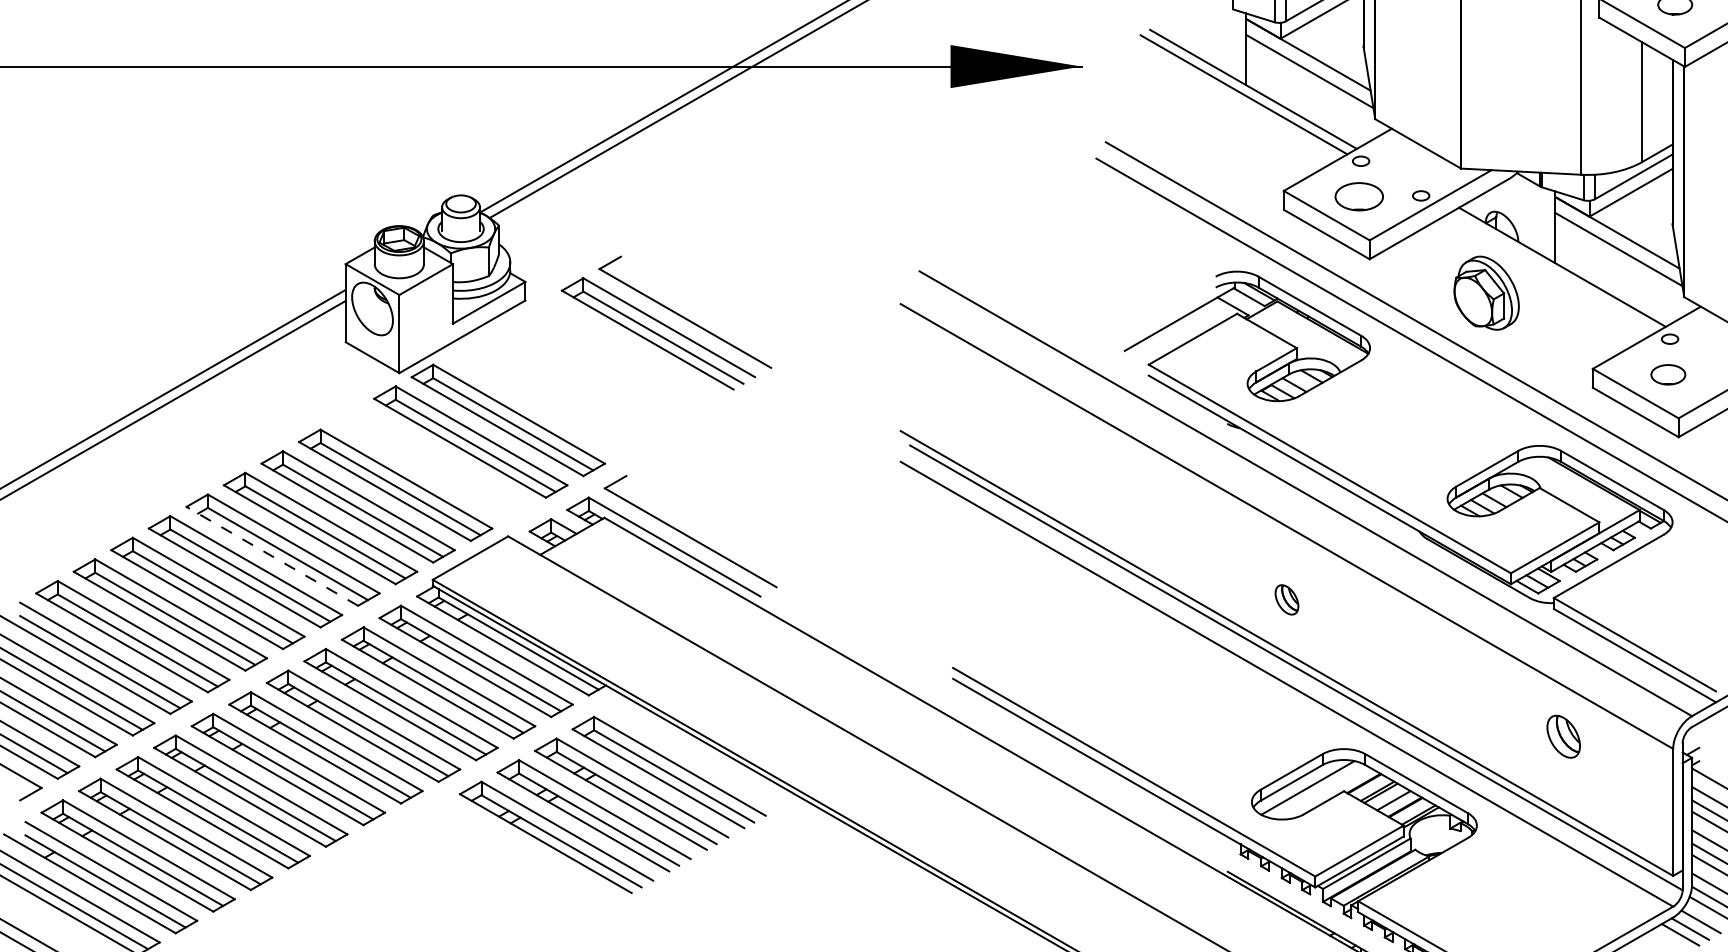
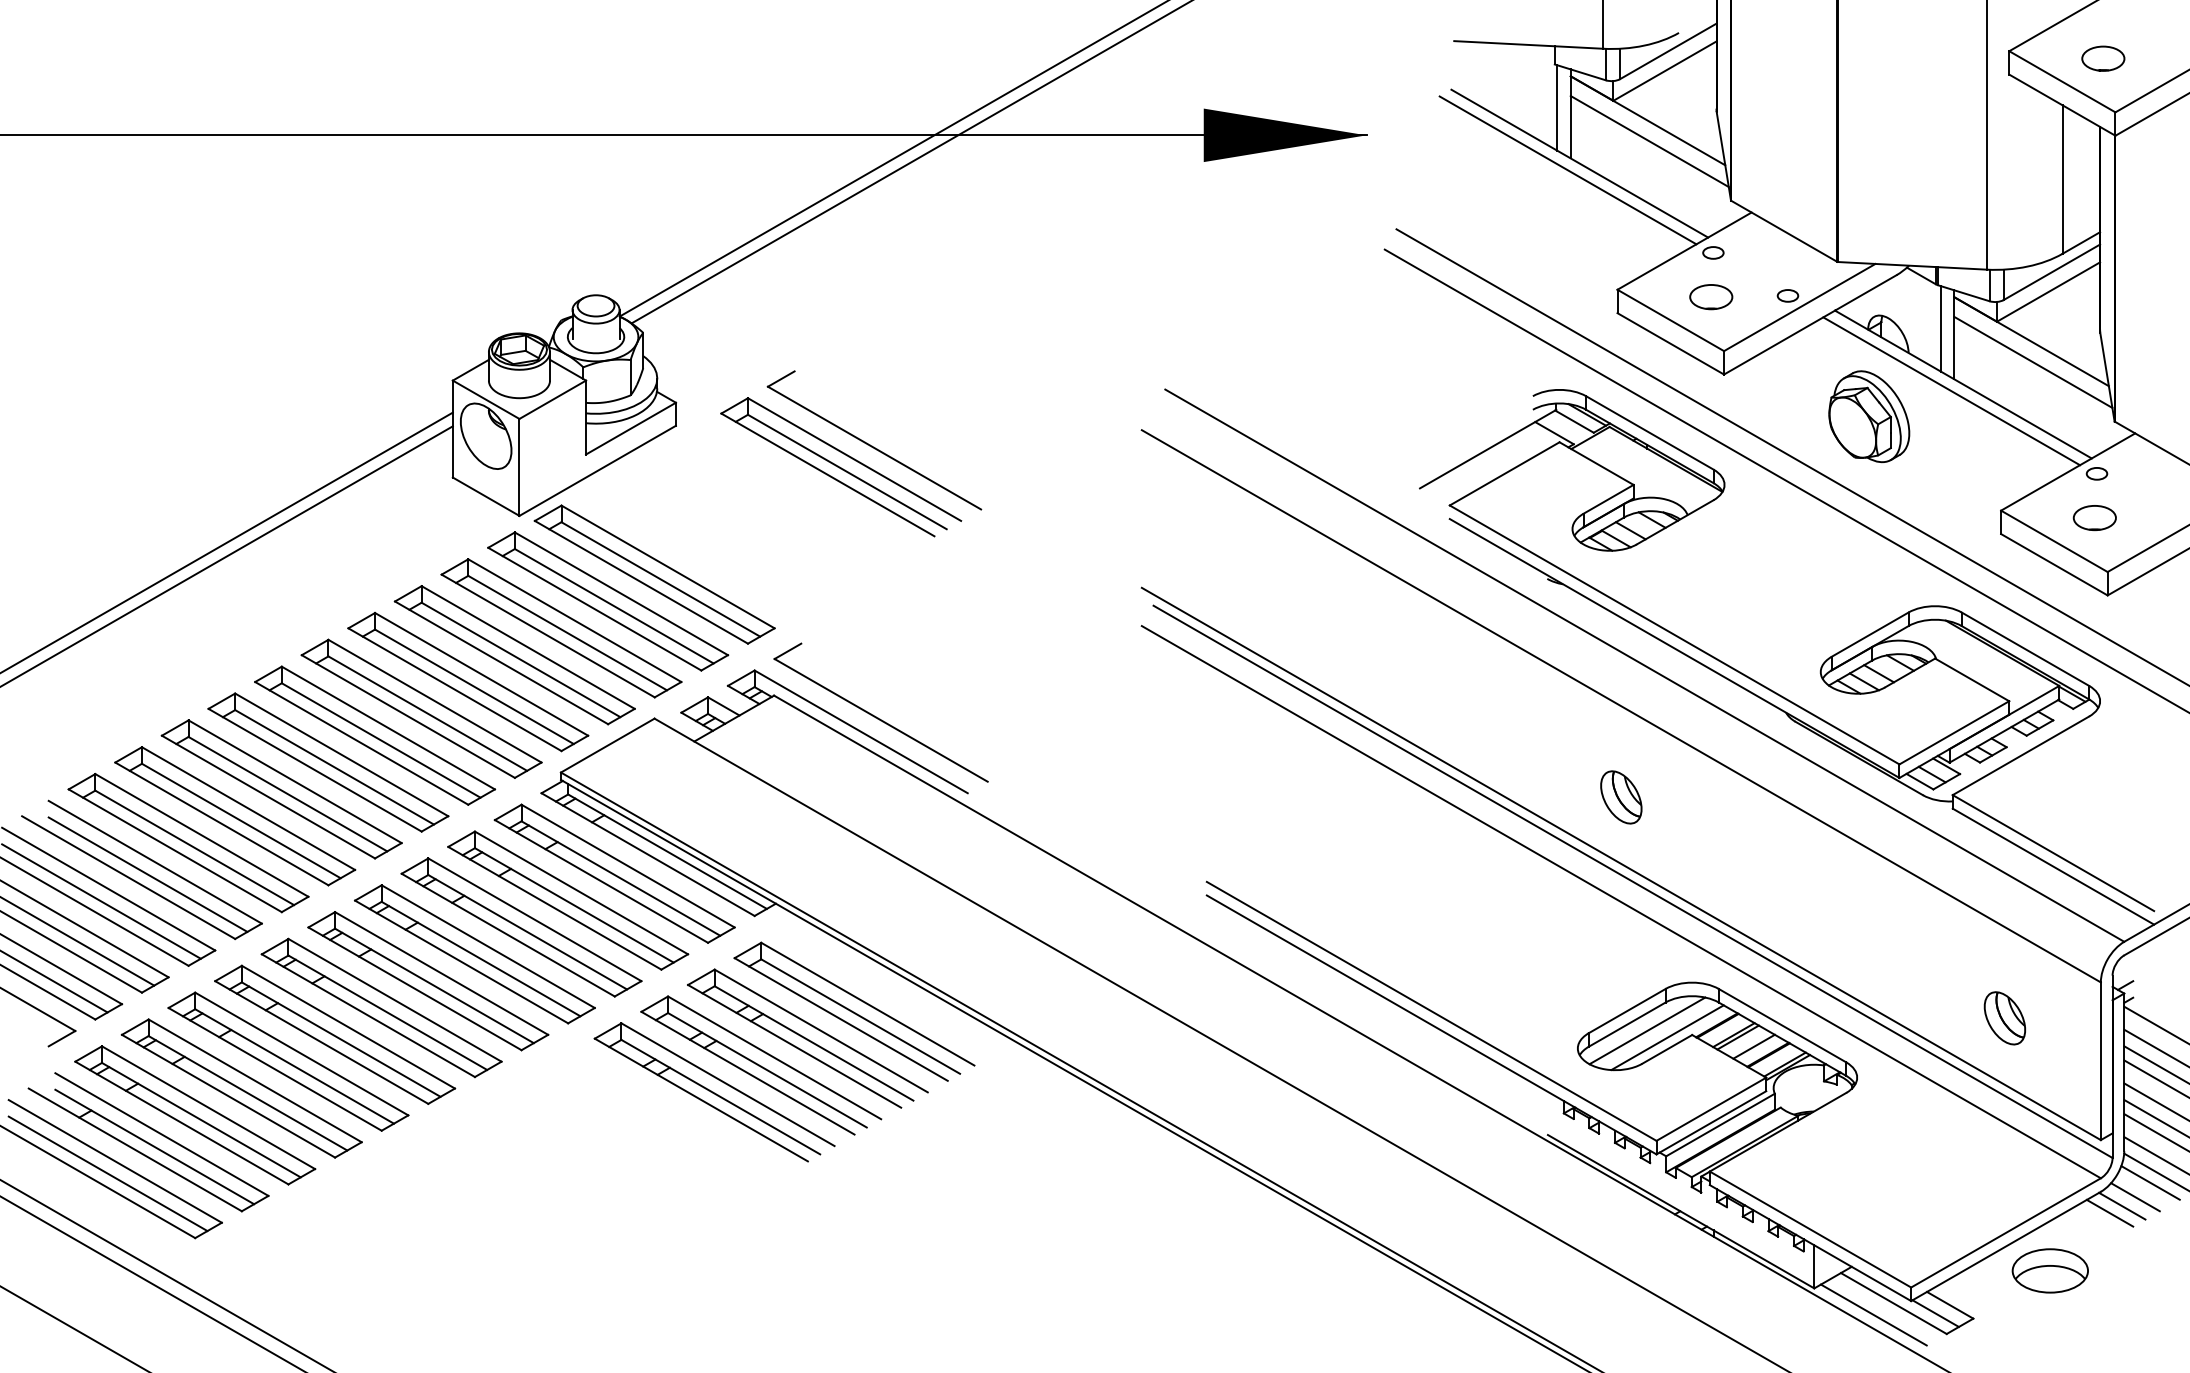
line: (1235, 44) -> (1557, 107), added
part: (1359, 197) -> (1711, 297), size x0.71
line: (1544, 222) -> (1941, 328), added
line: (1552, 272) -> (1951, 391), added
part: (433, 463) -> (561, 628), added
line: (272, 556) -> (361, 743), dashed -> solid
part: (1287, 599) -> (1621, 797), size x1.43
part: (1563, 736) -> (2004, 1018), moved
line: (1324, 793) -> (1667, 1037), added

